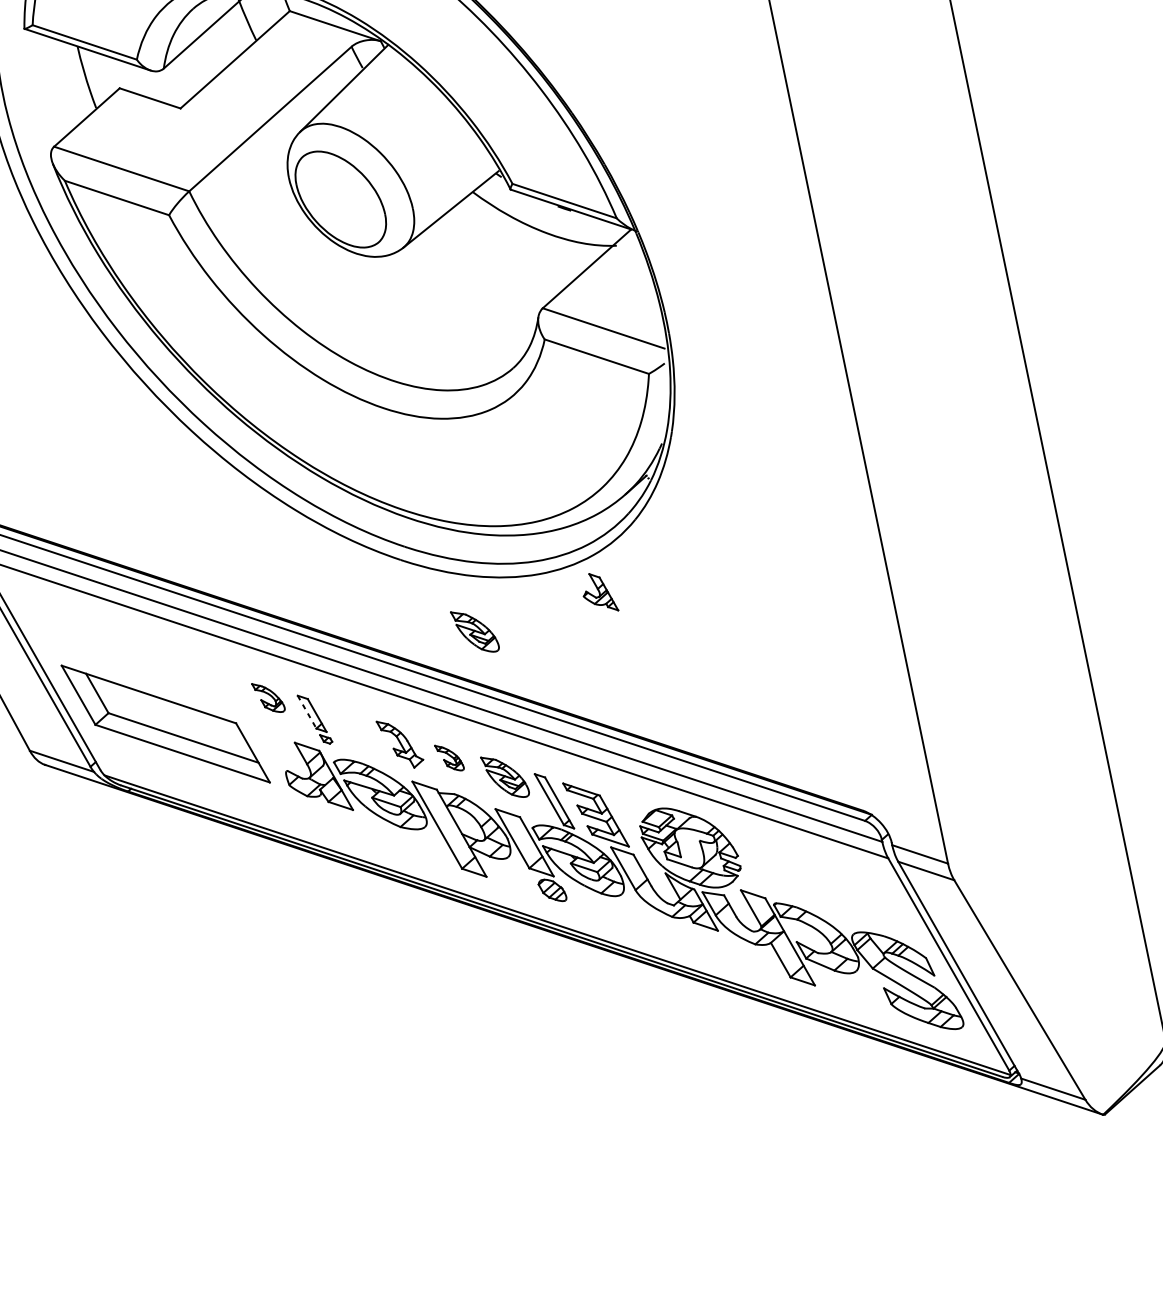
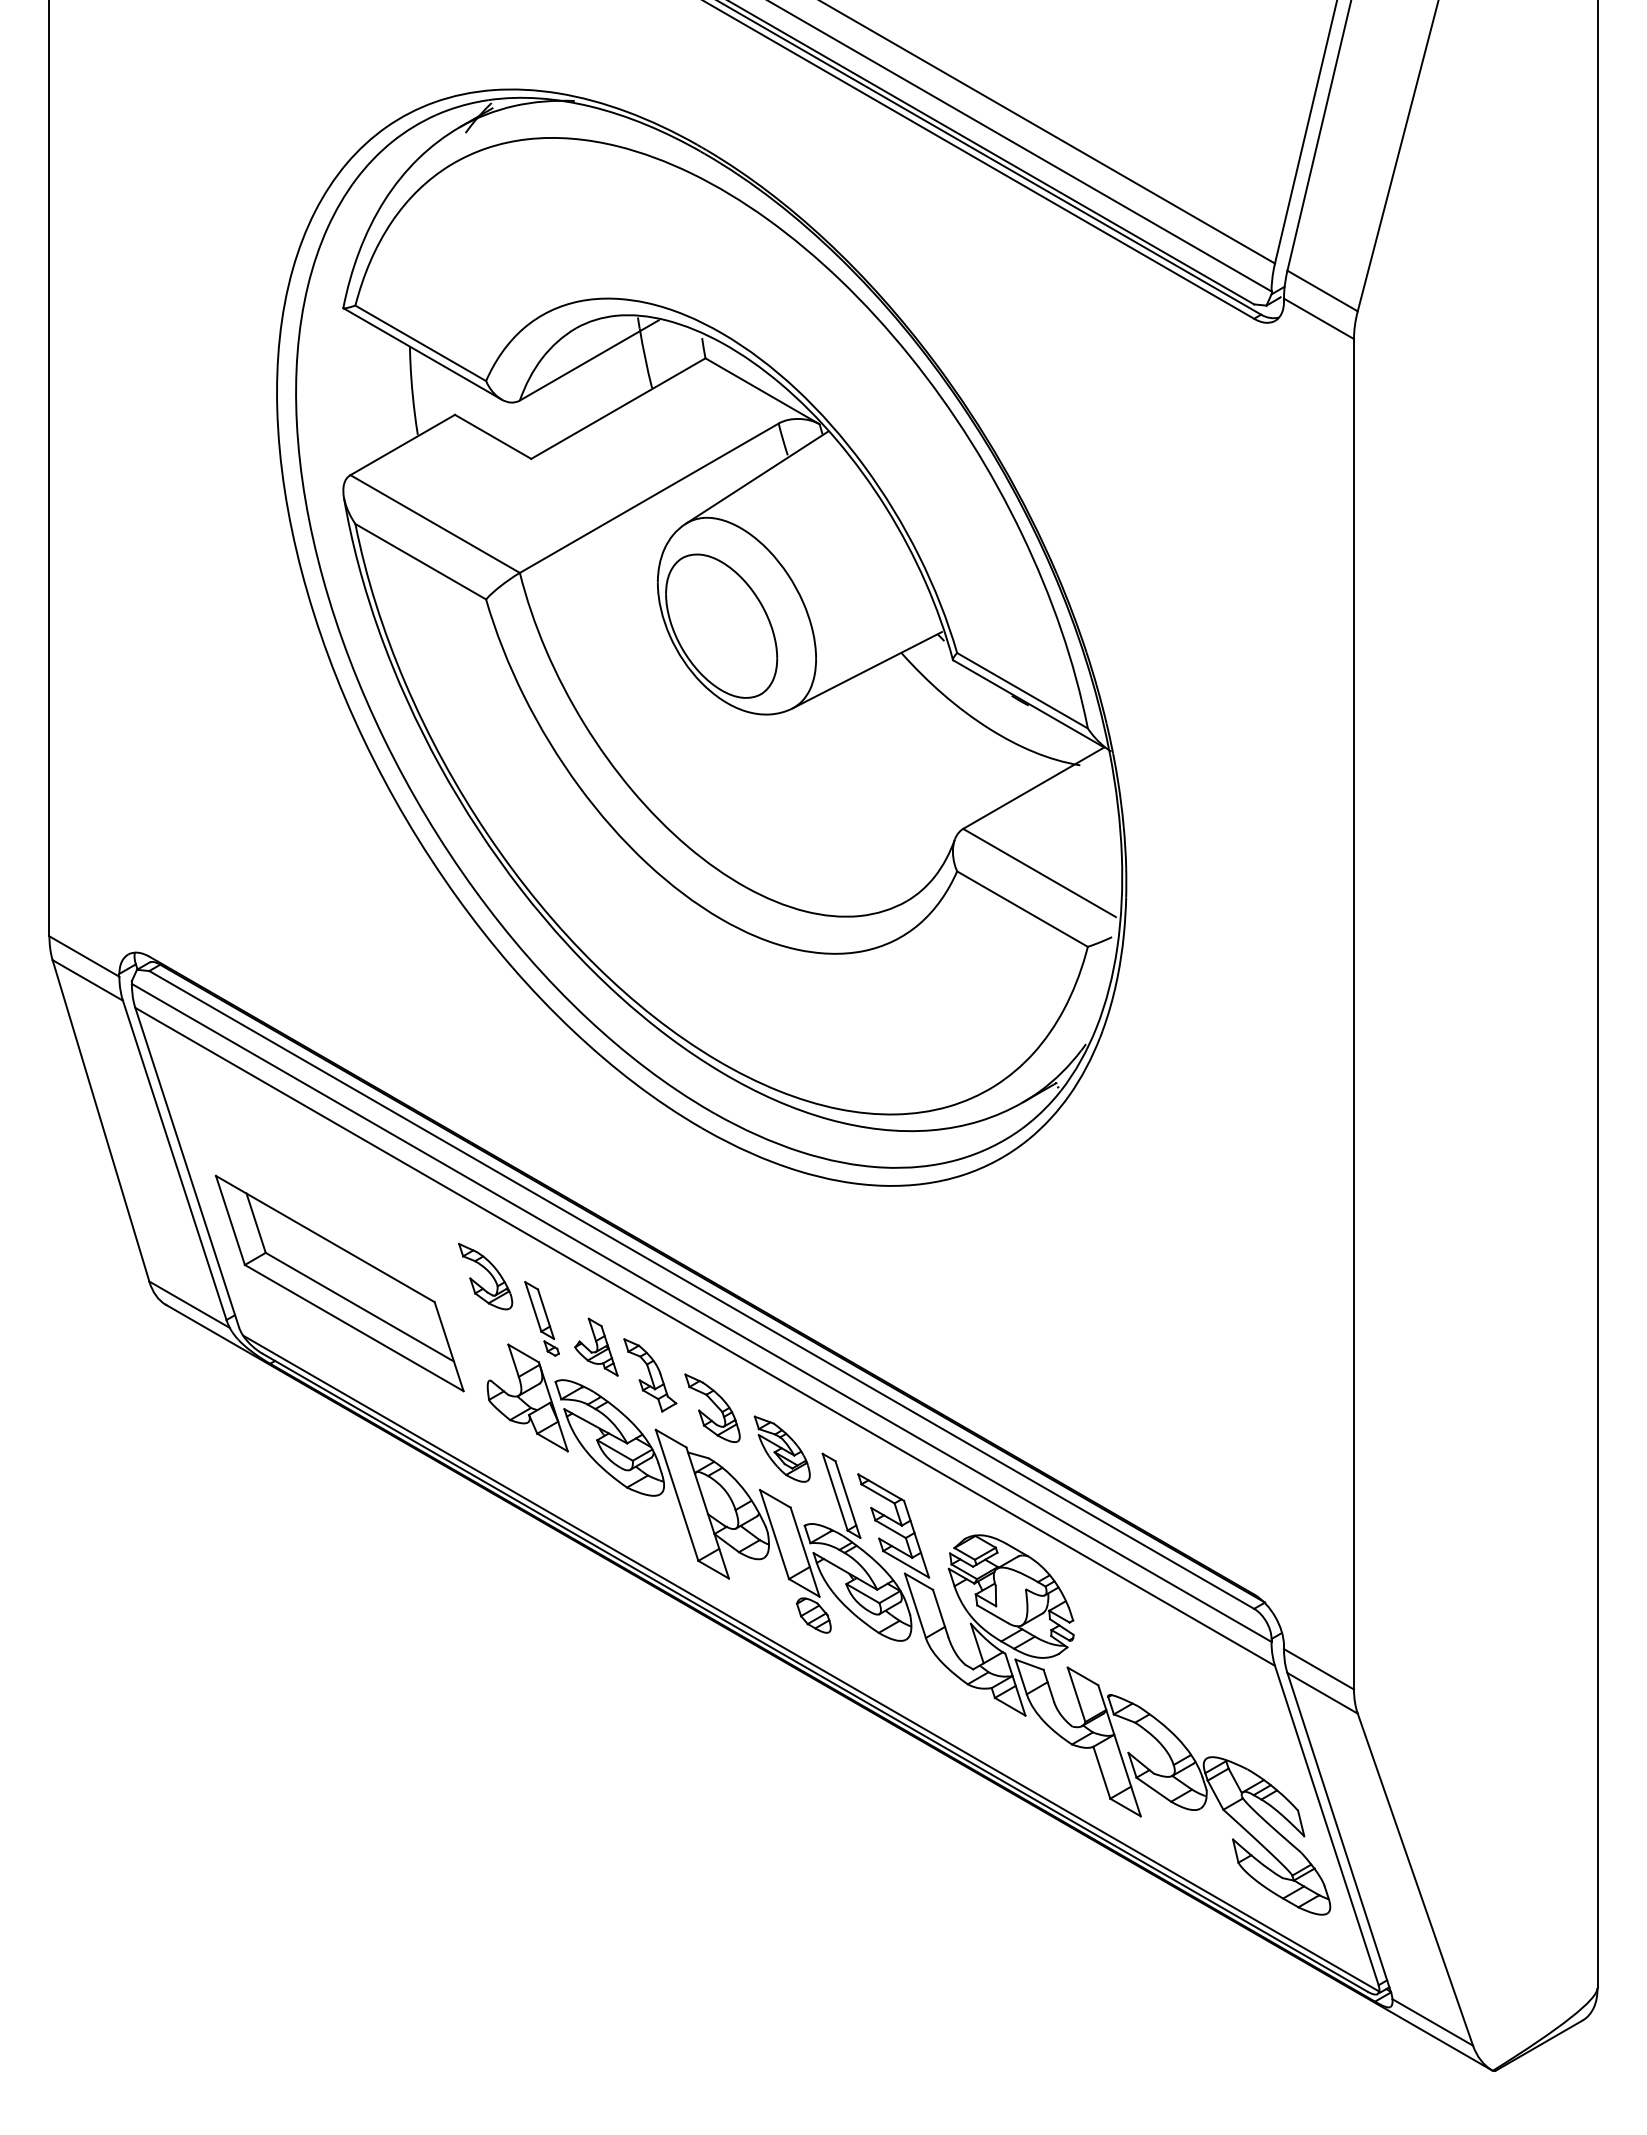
part: (598, 592) -> (596, 1346), moved
part: (474, 631) -> (781, 1244), removed
part: (268, 697) -> (485, 1276), size x1.43
line: (307, 712) -> (533, 1307), dashed -> solid
part: (449, 757) -> (712, 1407), size x1.67

